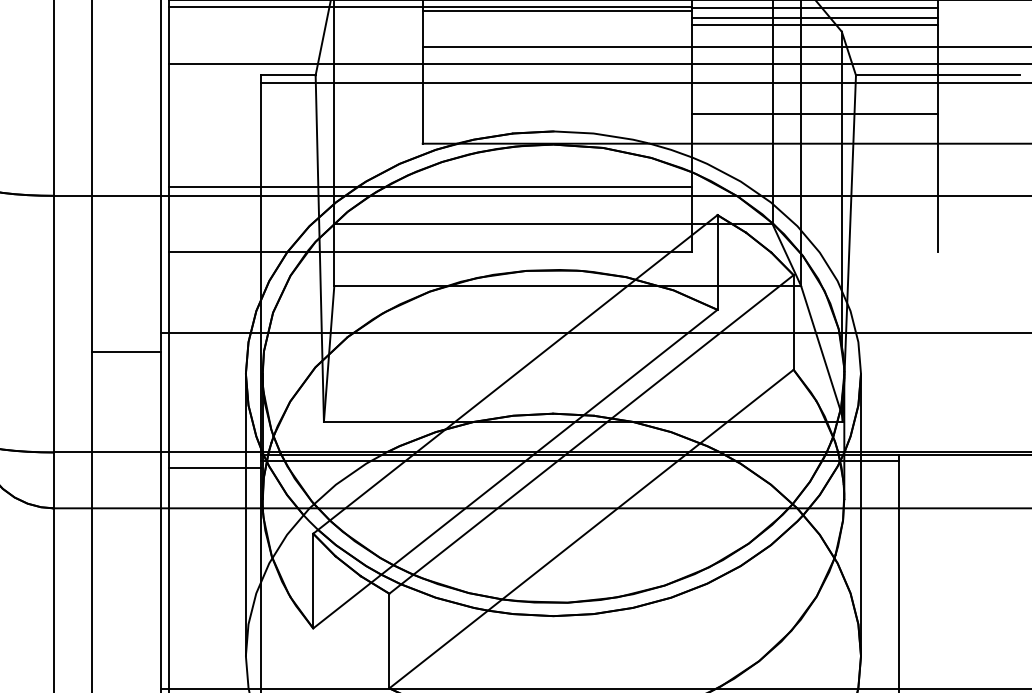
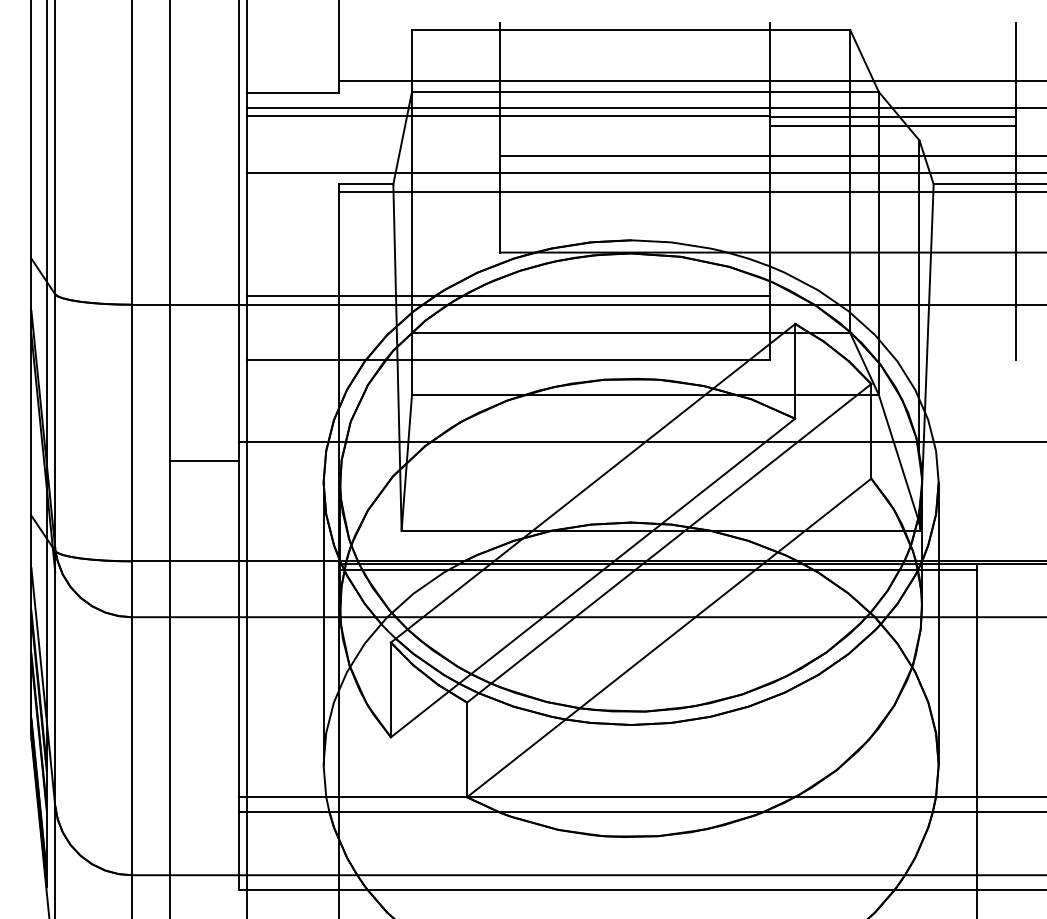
line: (556, 11) -> (634, 120), removed
line: (814, 24) -> (892, 133), removed
line: (814, 114) -> (892, 223), removed
line: (214, 467) -> (292, 576), removed

